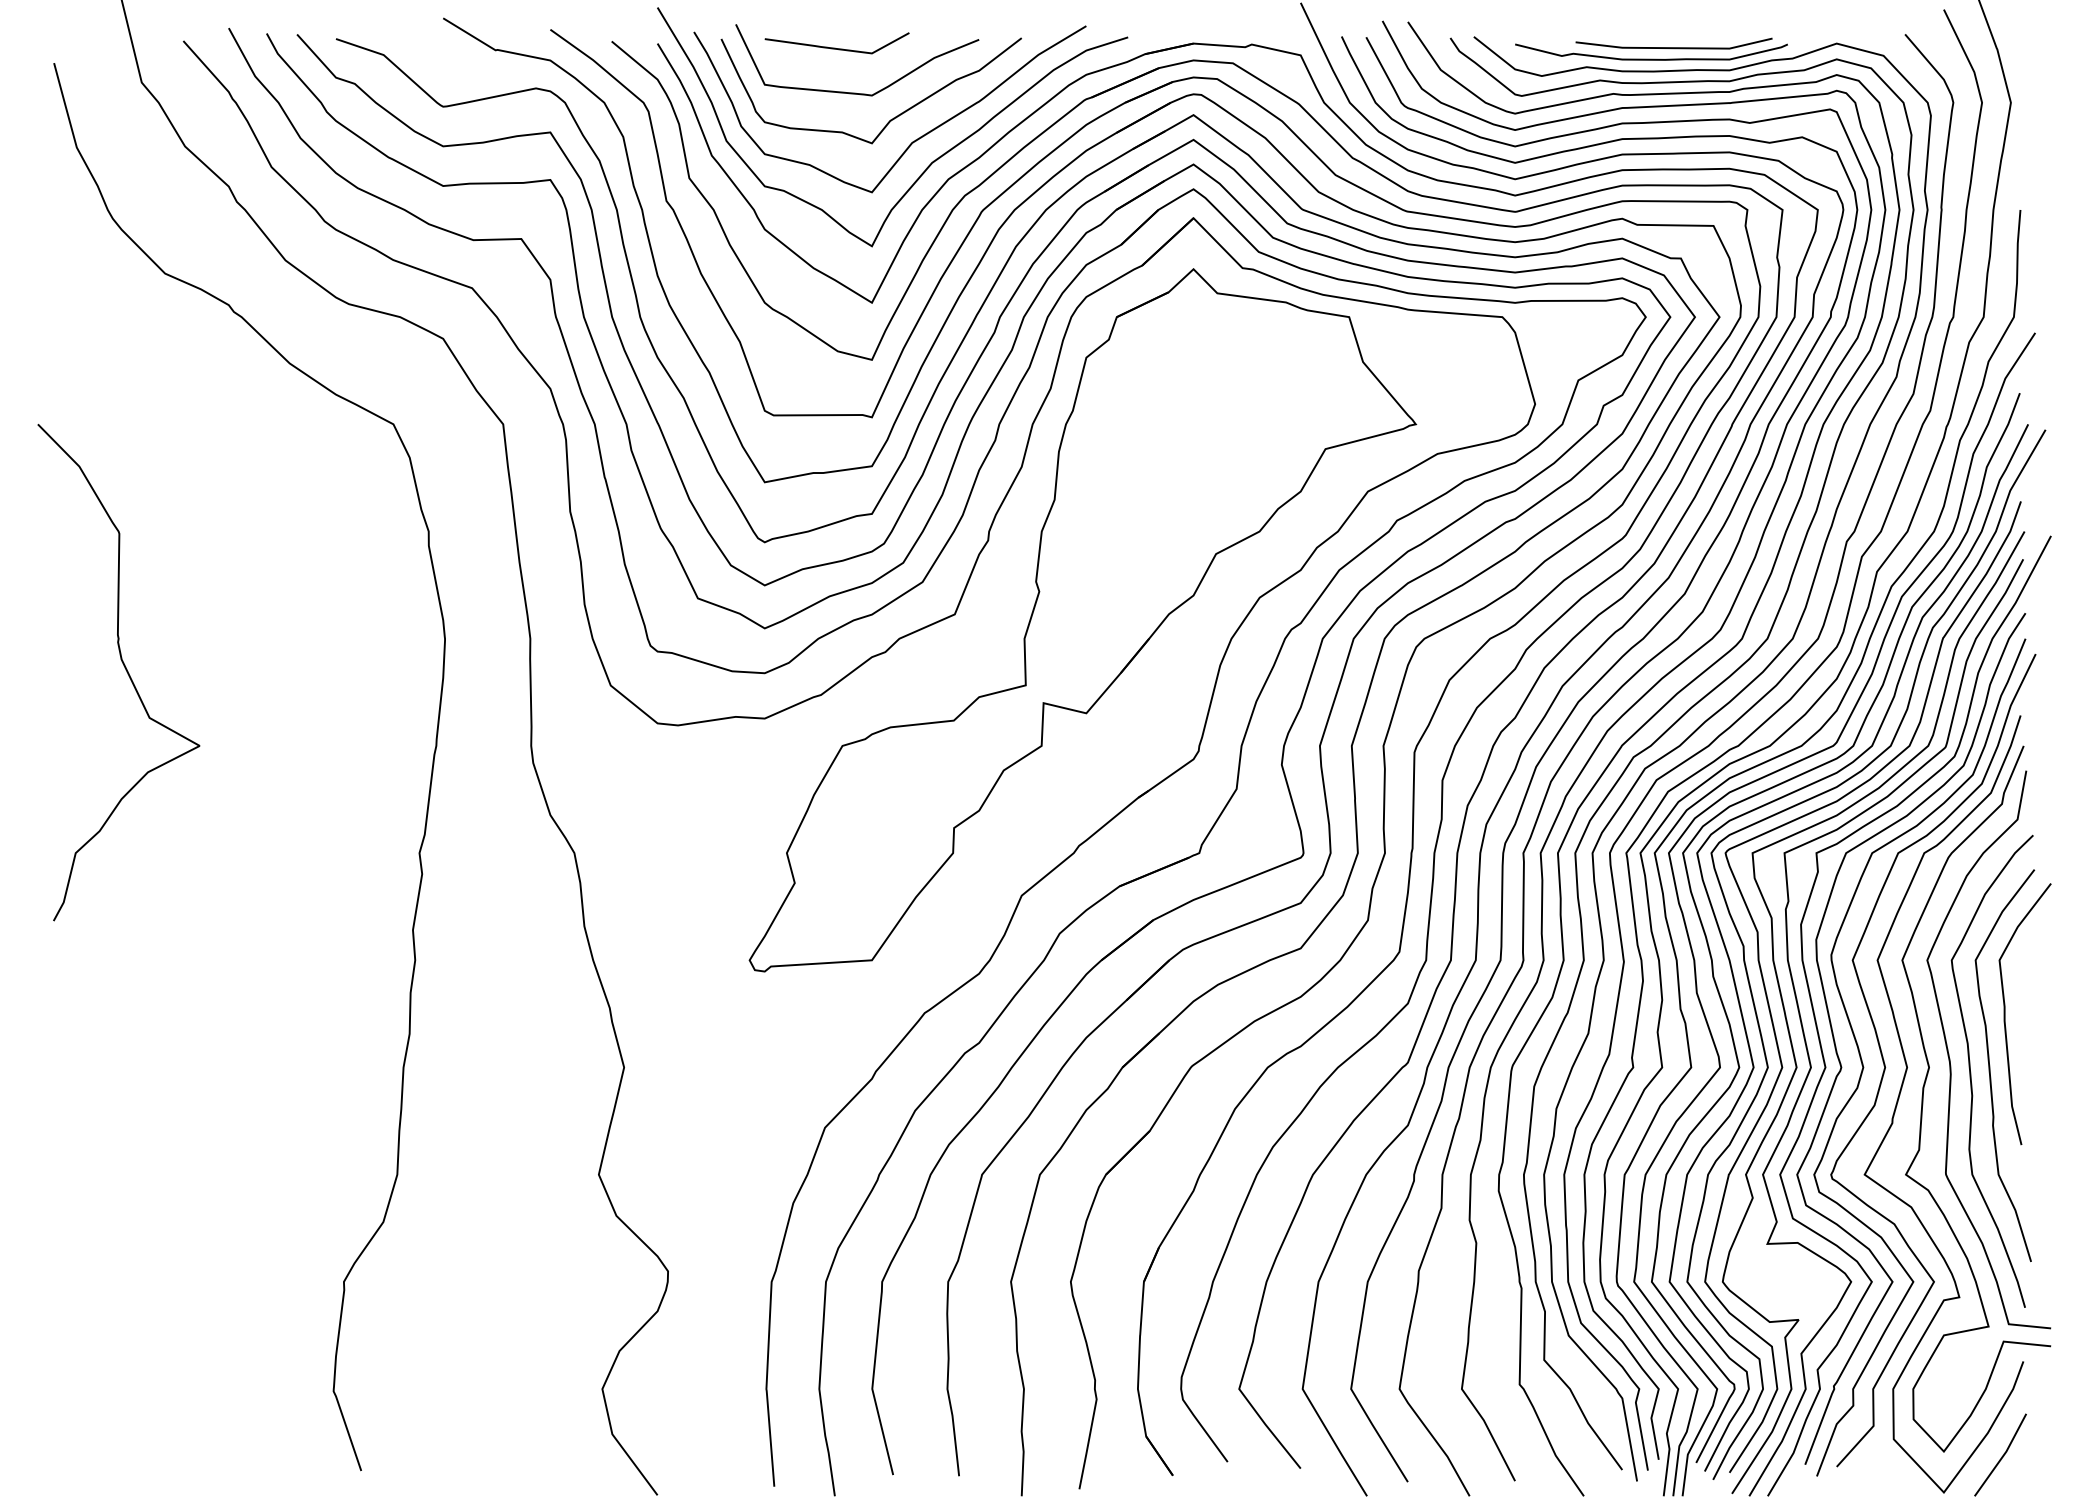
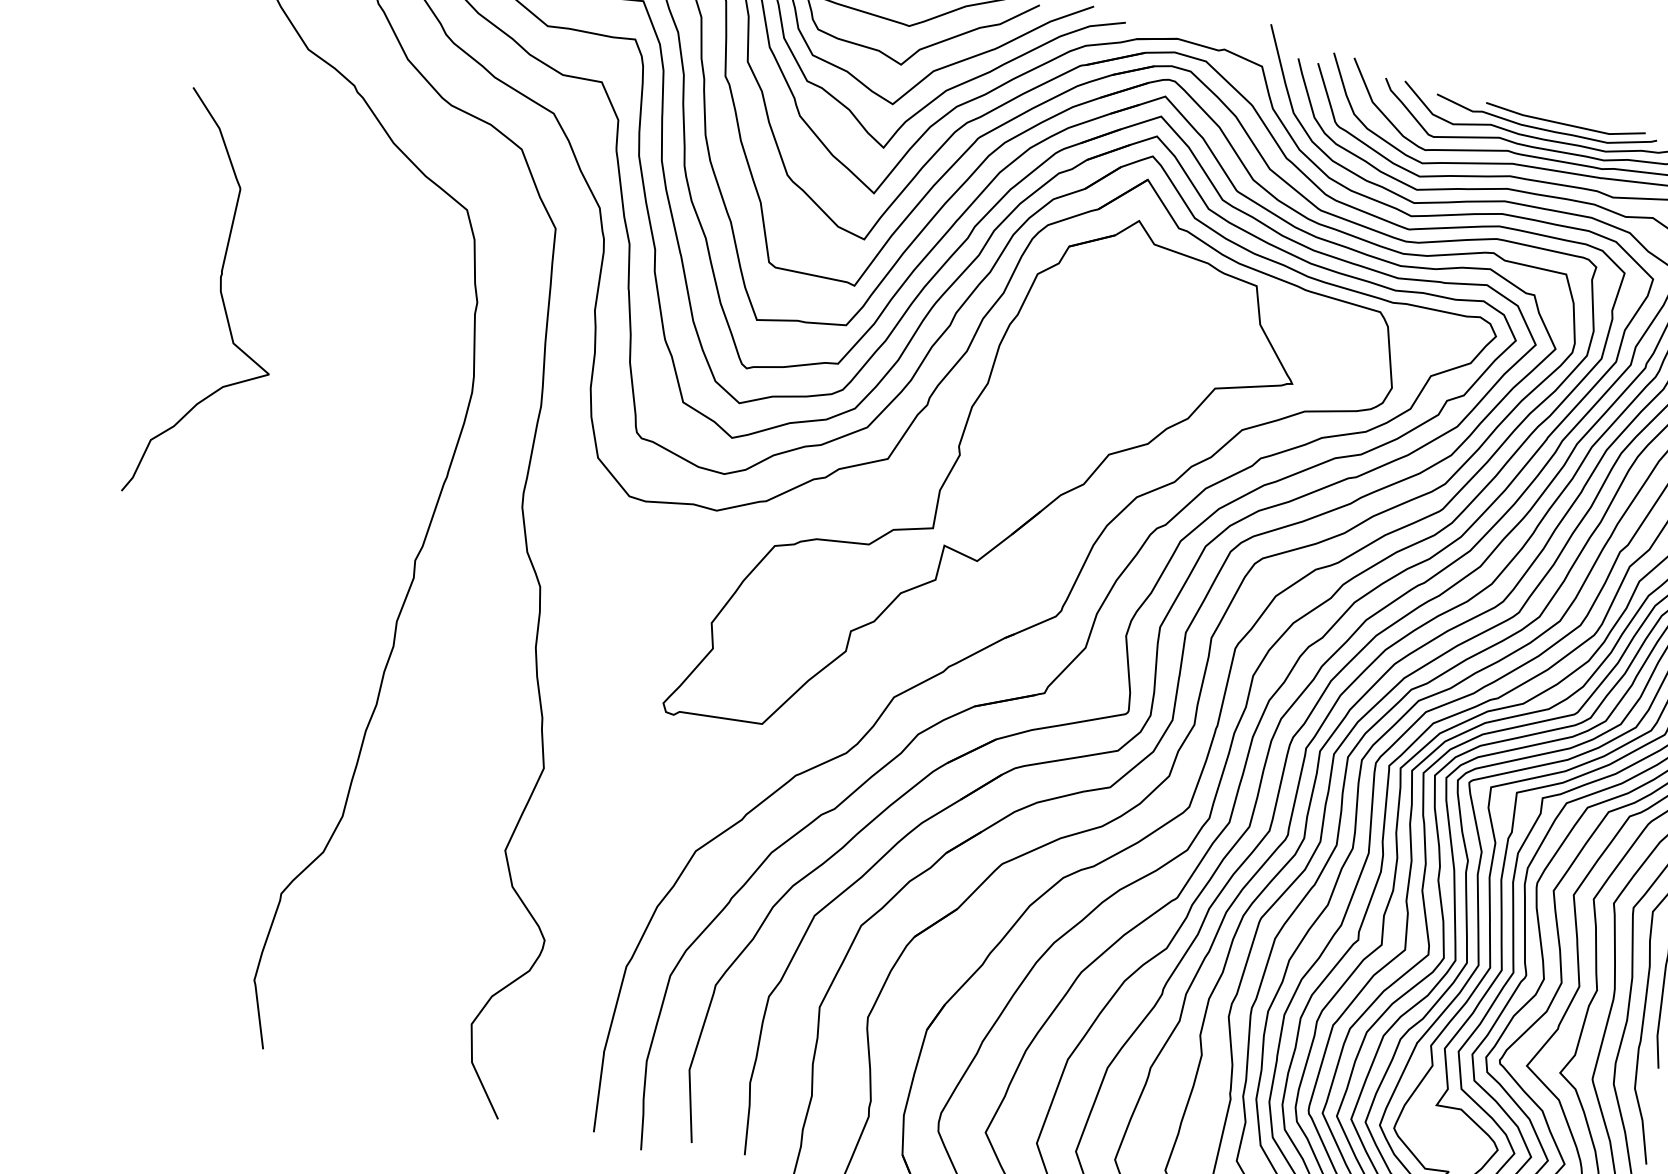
curve: (124, 668) -> (221, 299), moved

